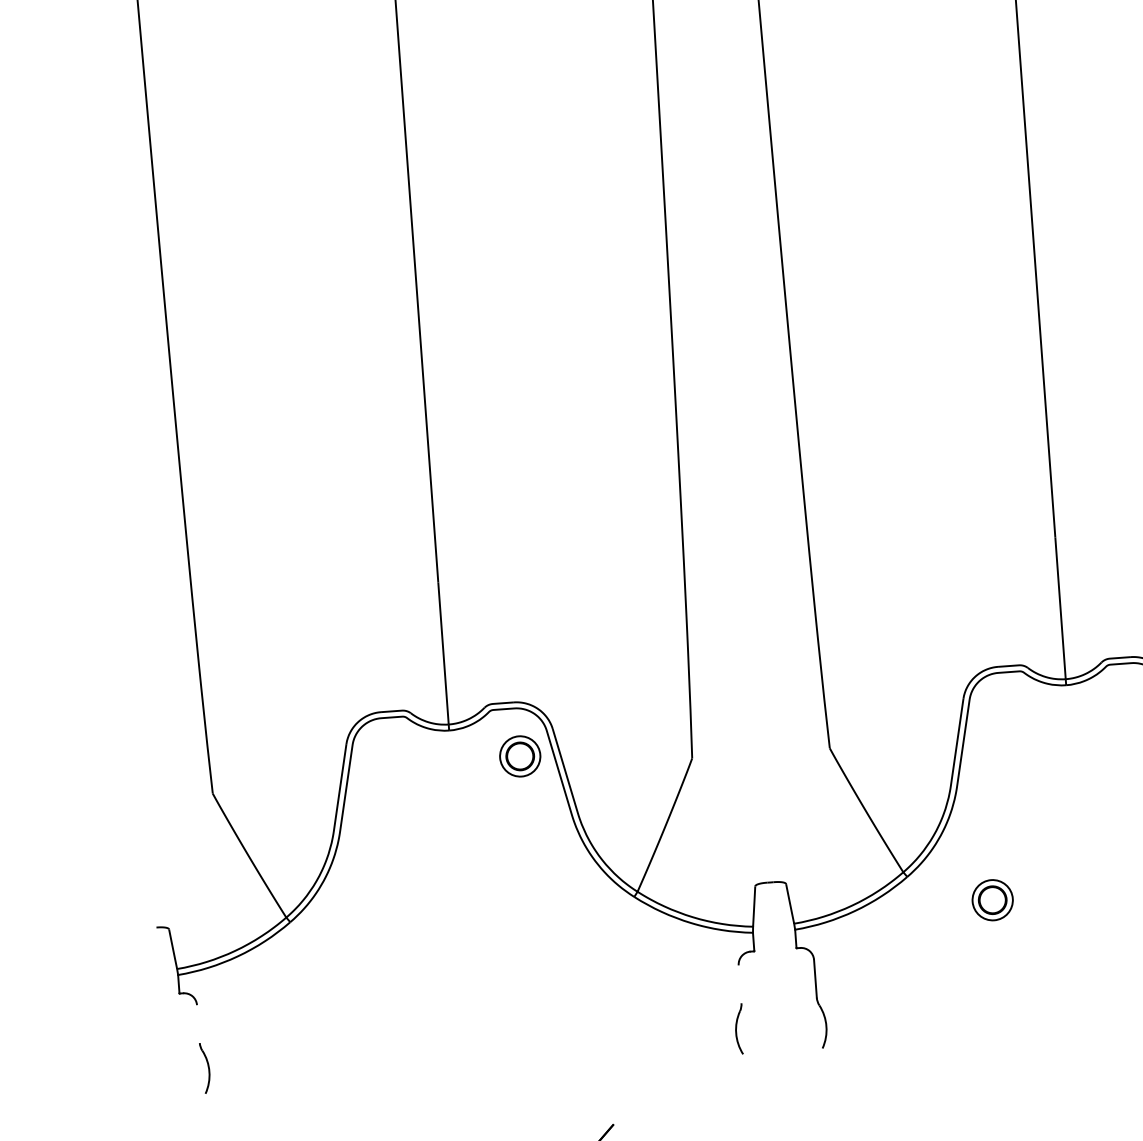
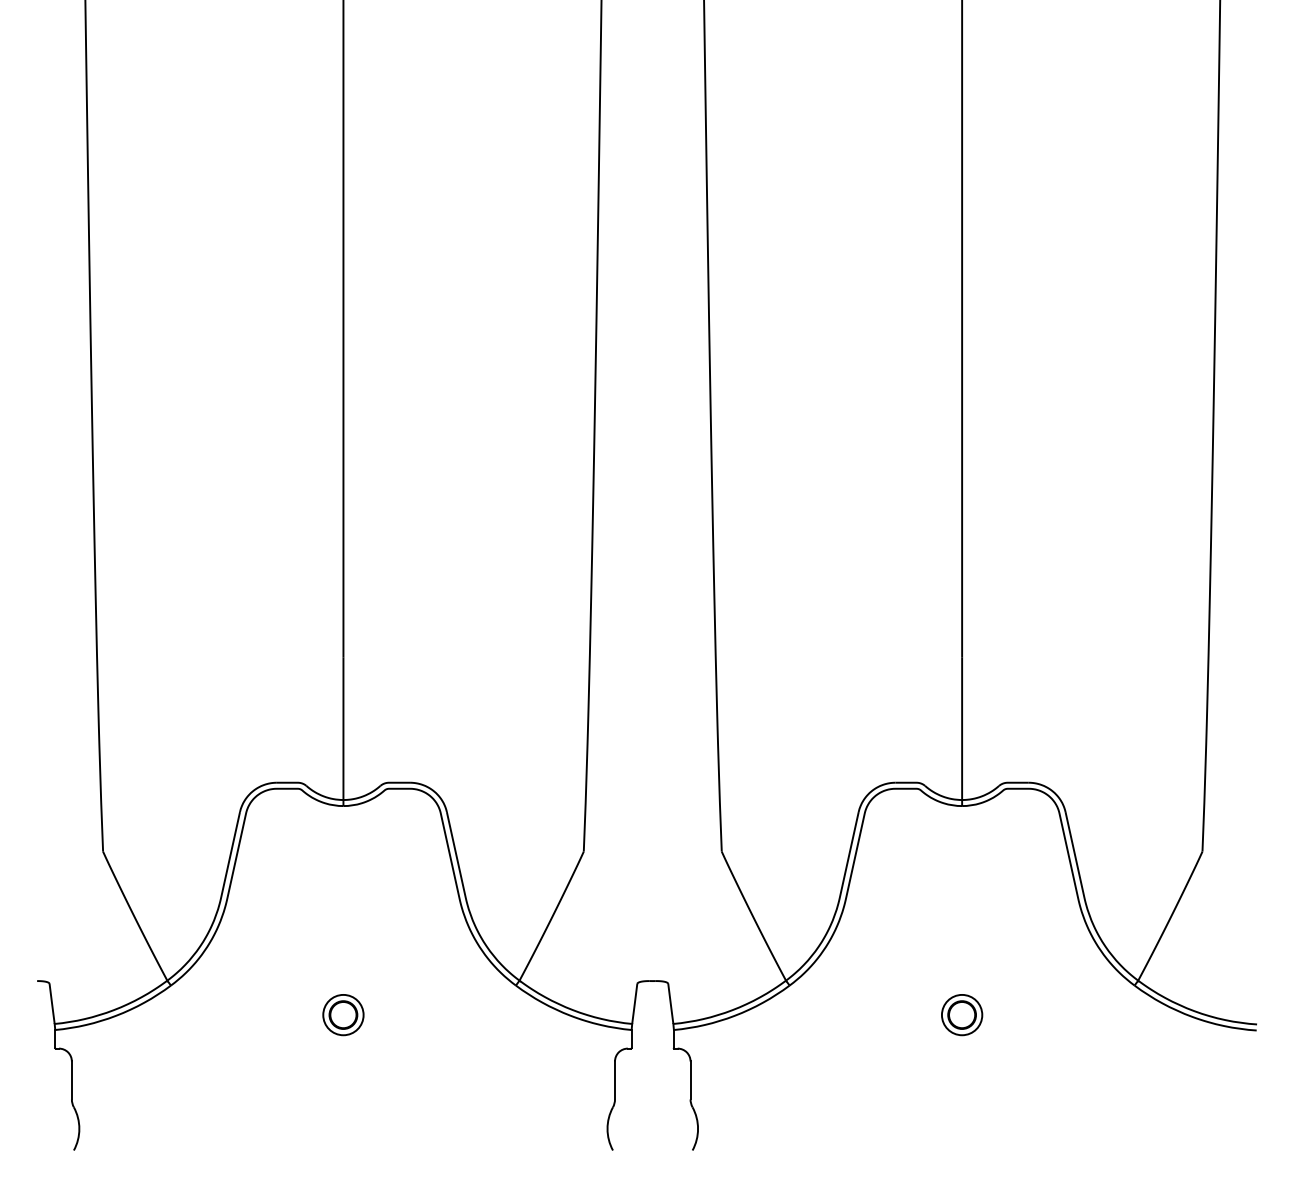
part: (520, 756) -> (343, 1015), moved
part: (993, 900) -> (962, 1015), moved
line: (740, 984) -> (615, 1080), added
line: (198, 1024) -> (71, 1080), added

